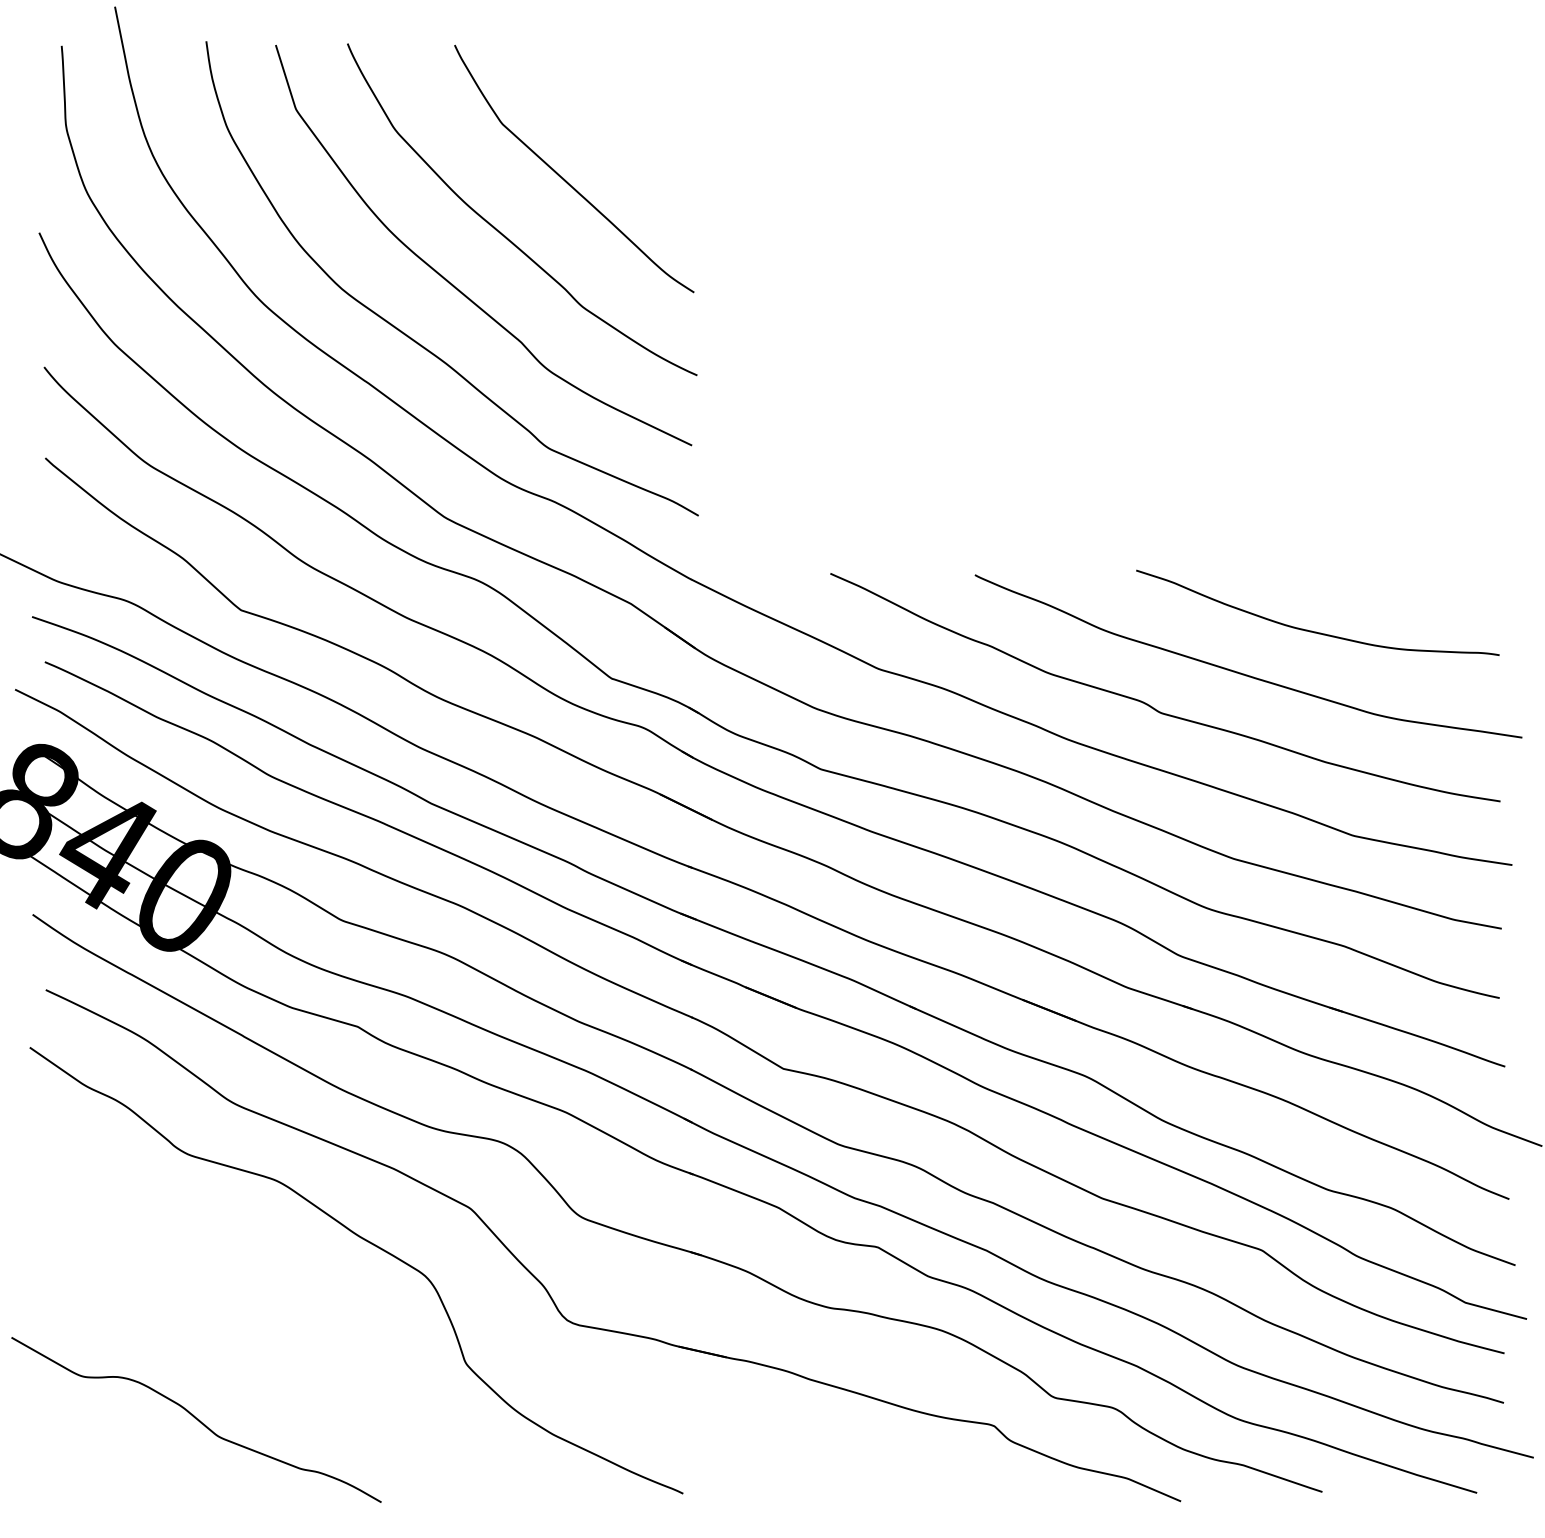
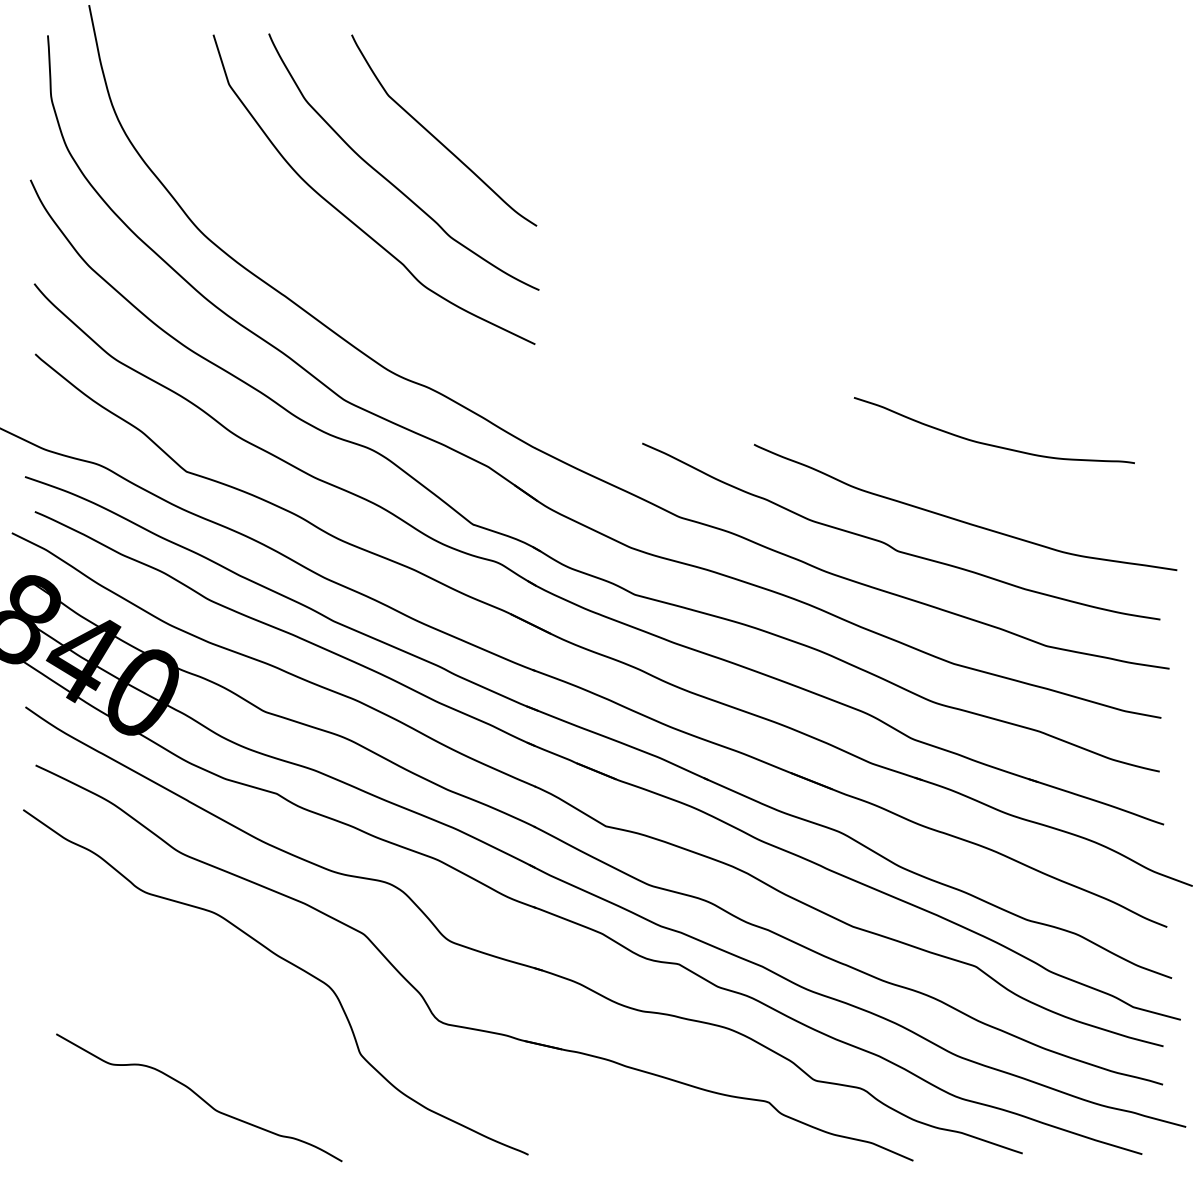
curve: (407, 334) -> (315, 258), removed
curve: (1312, 630) -> (990, 444), moved
curve: (196, 1419) -> (199, 1097), moved

